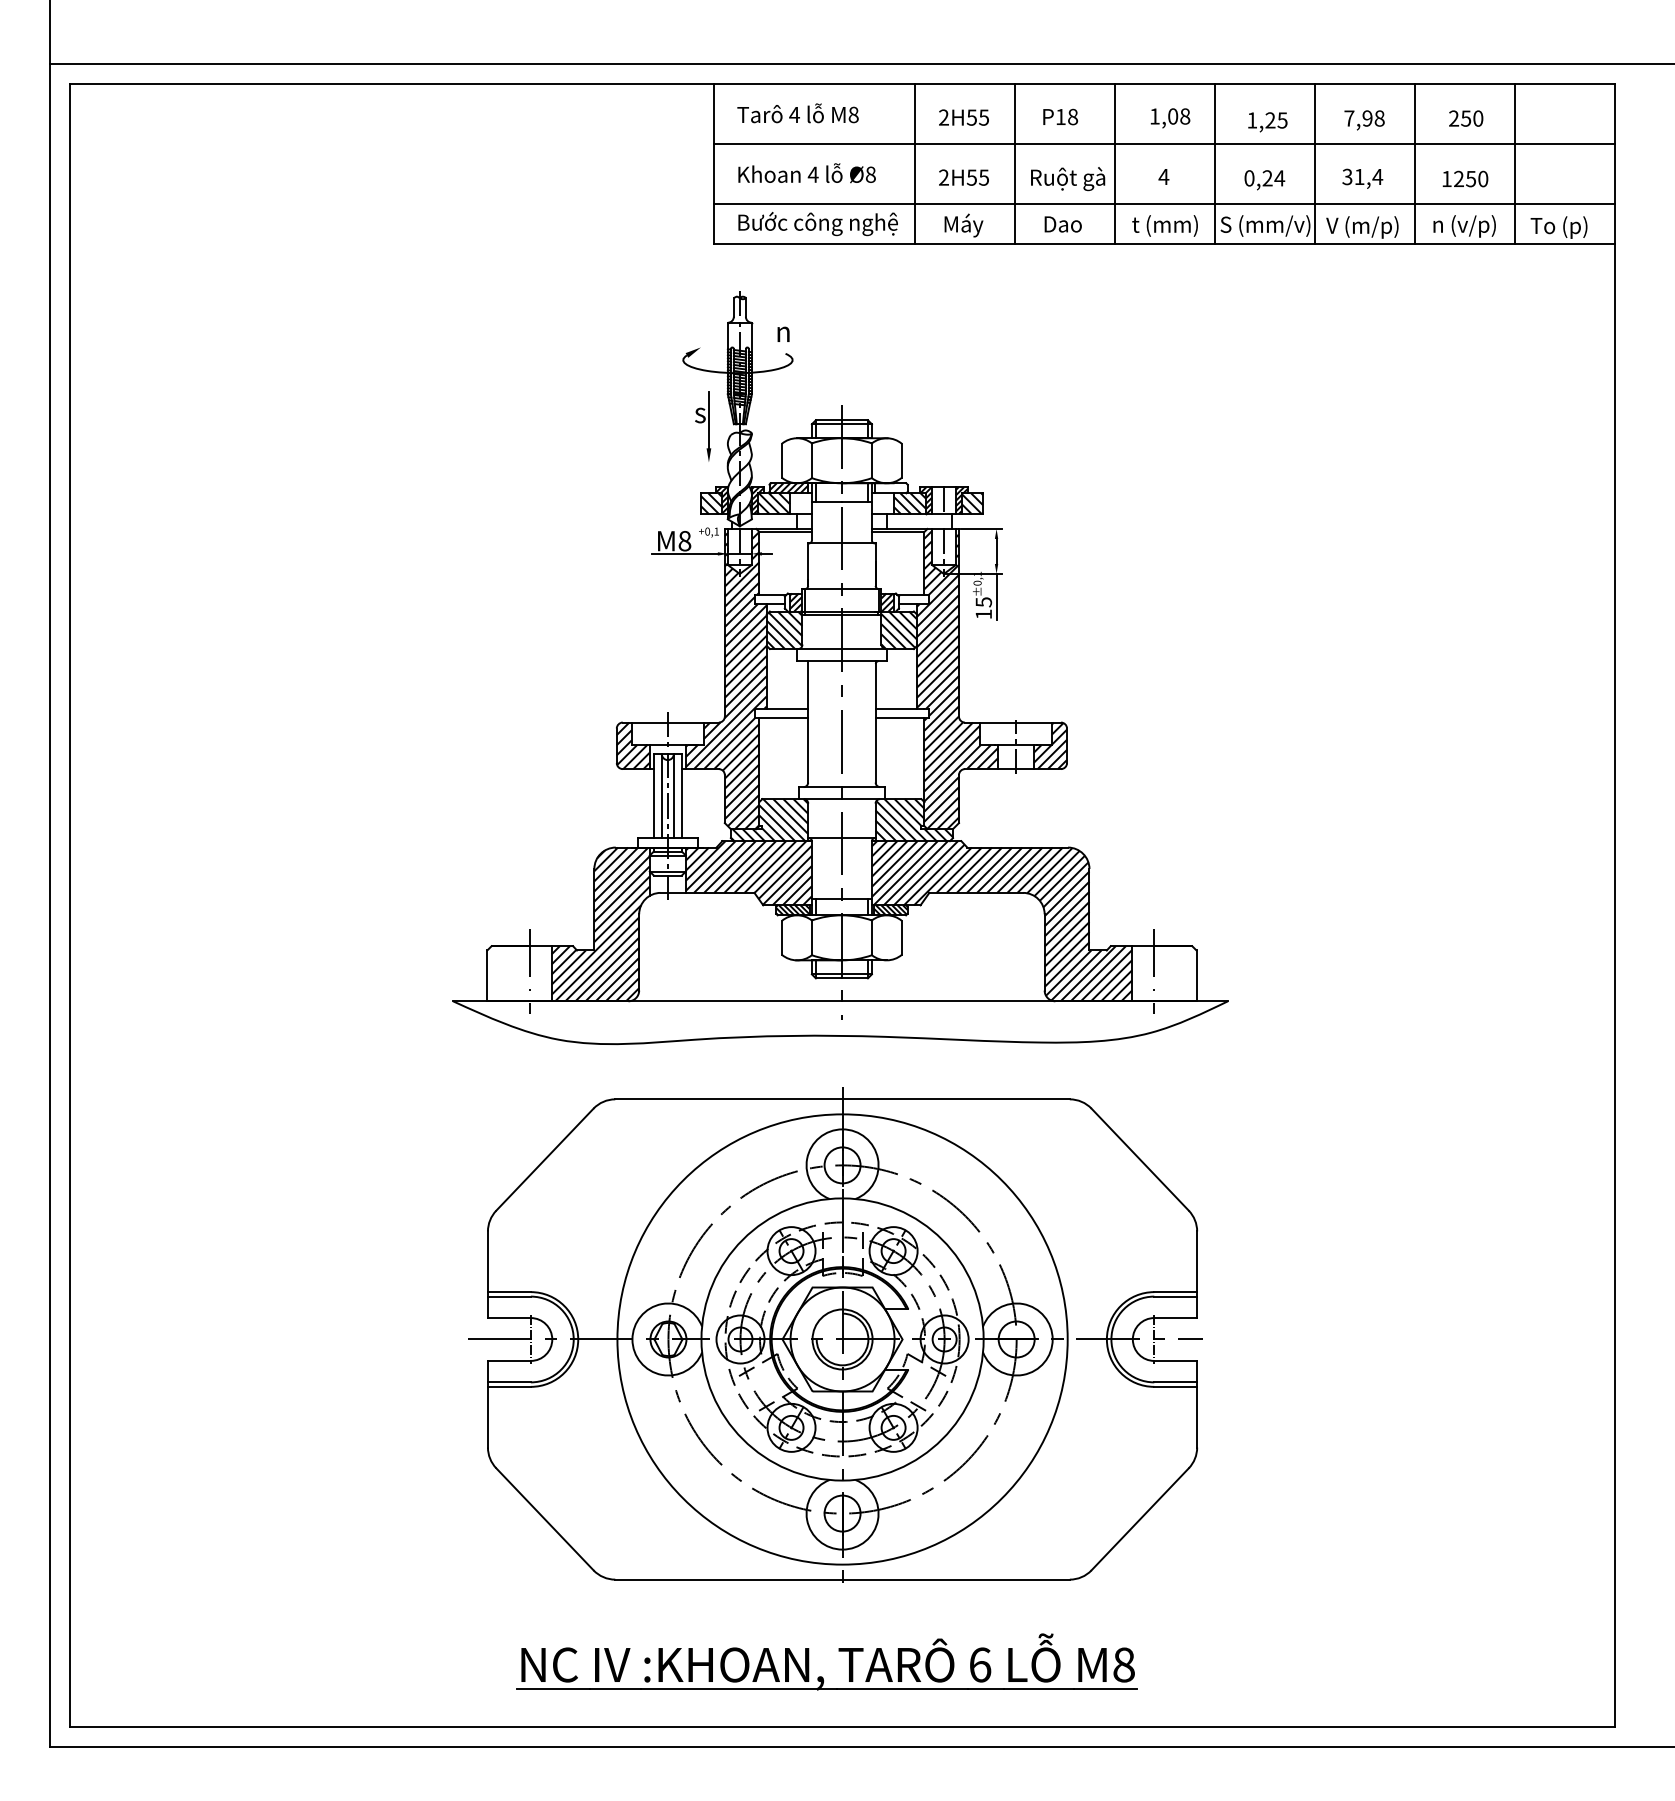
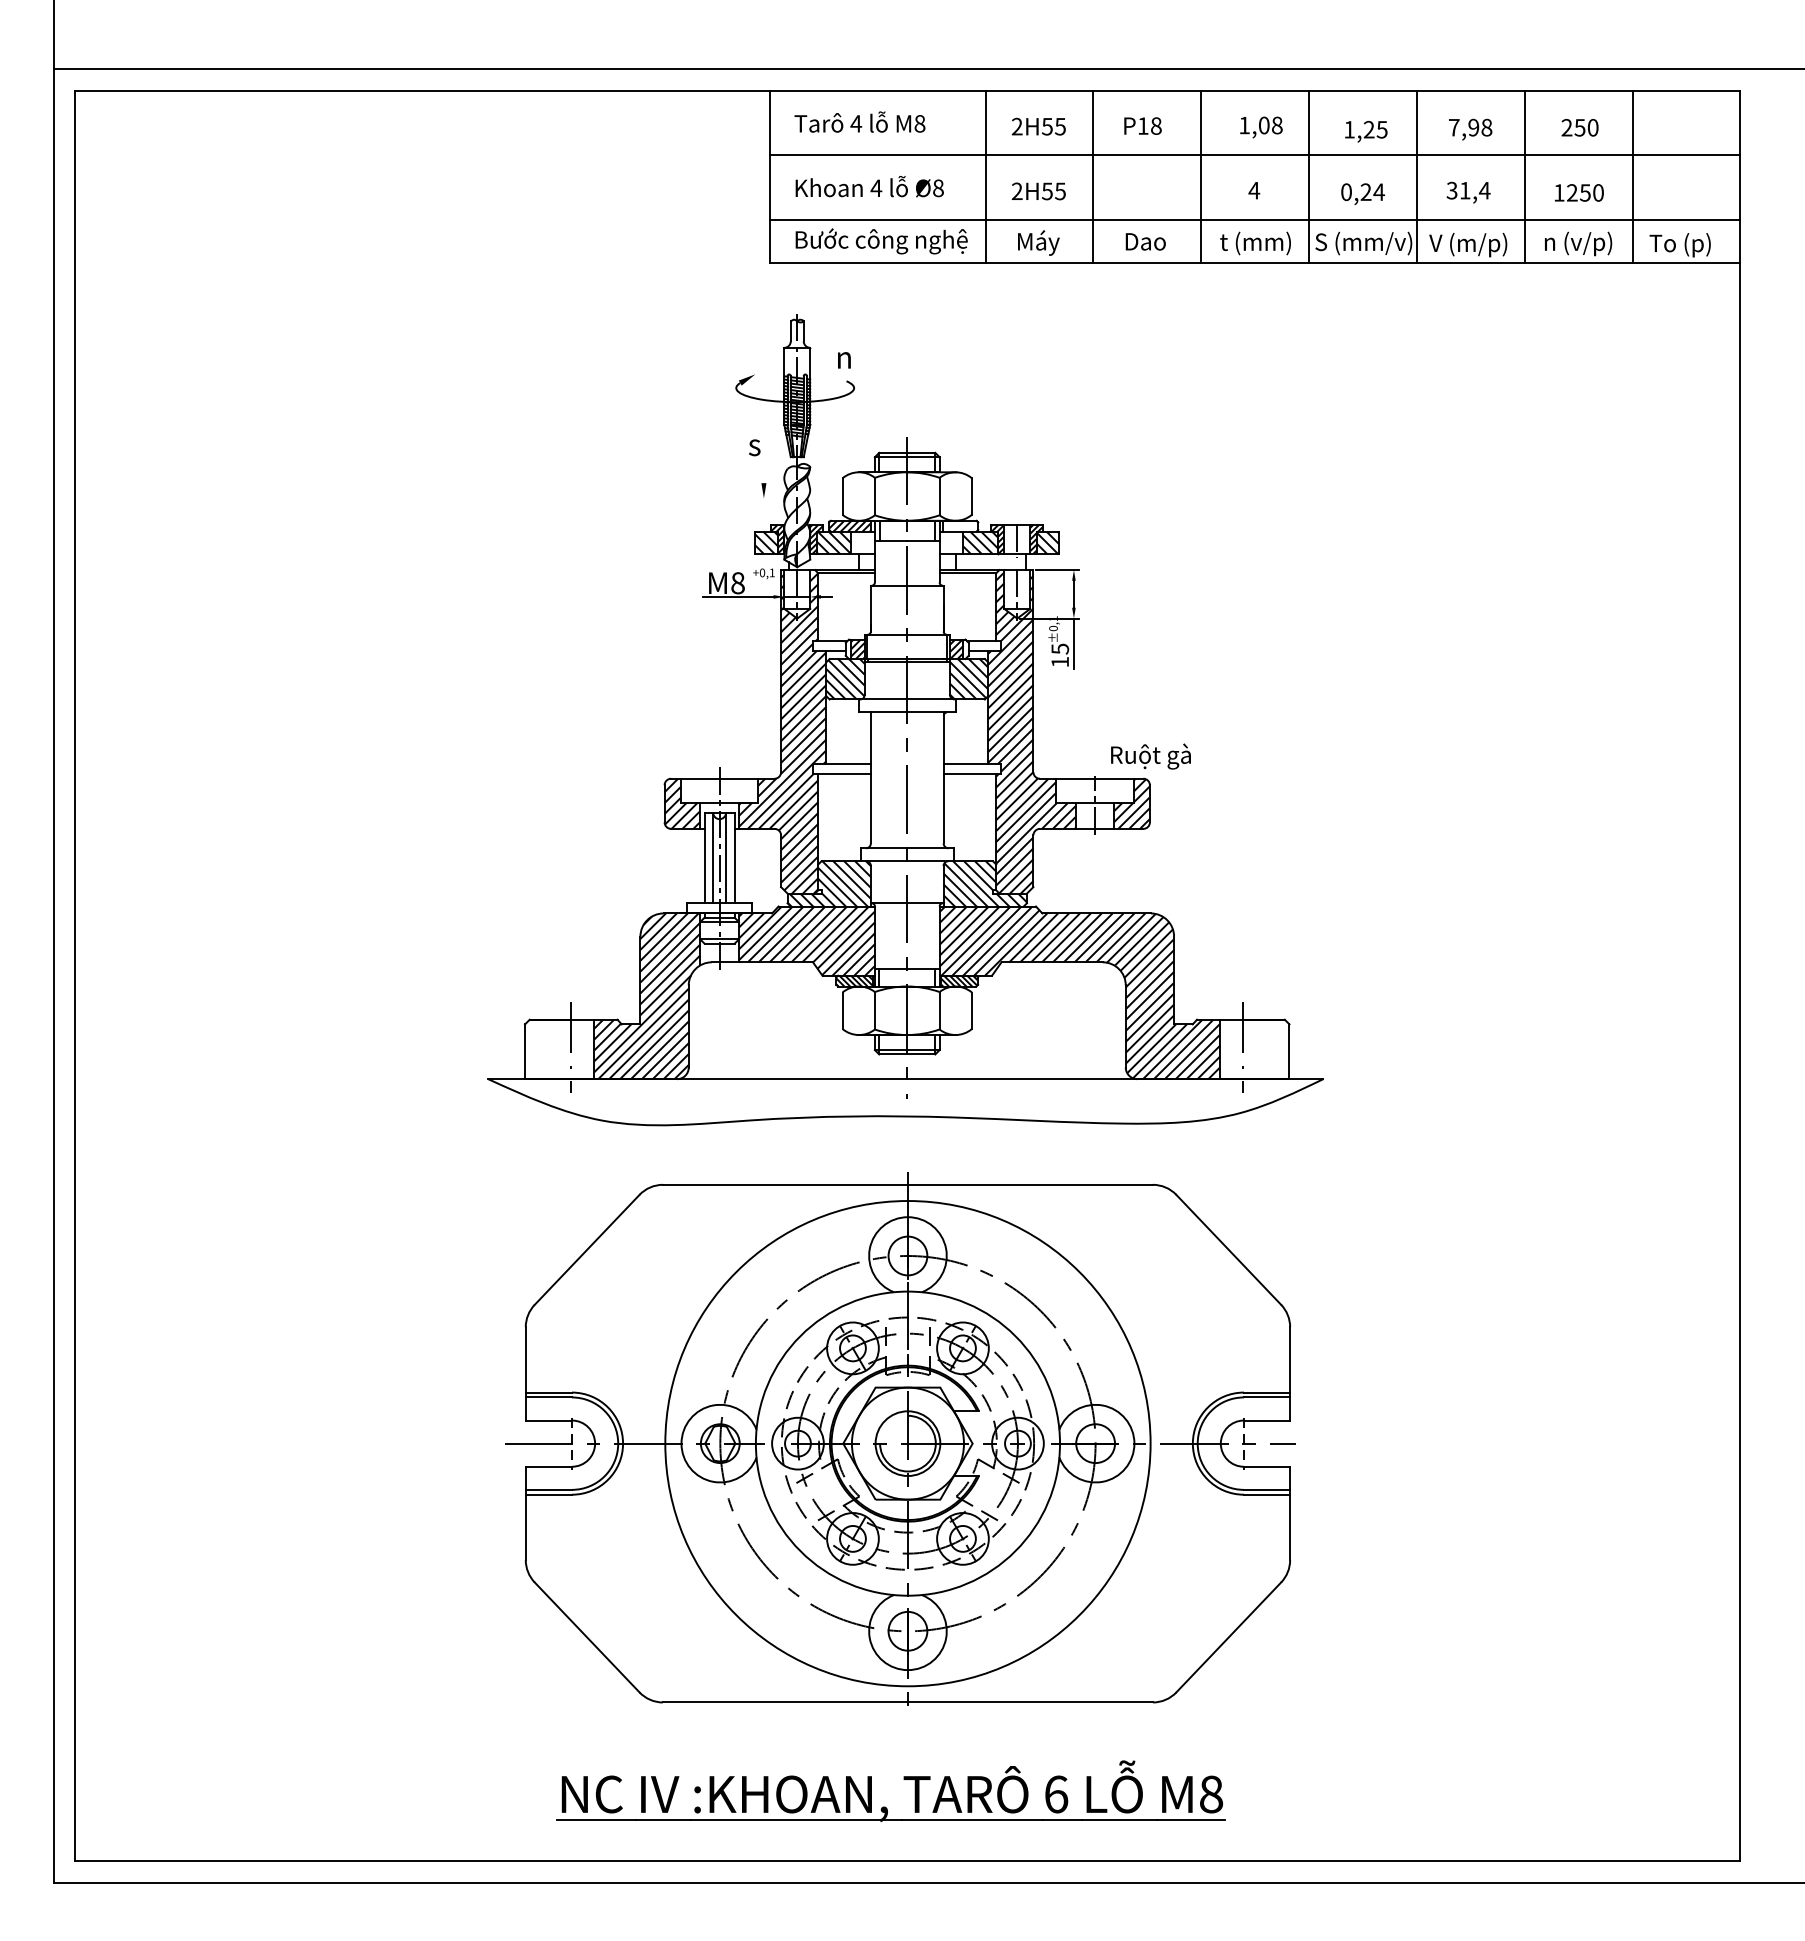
text: (1068, 179) -> (1151, 757), moved
line: (708, 420) -> (763, 453), removed

